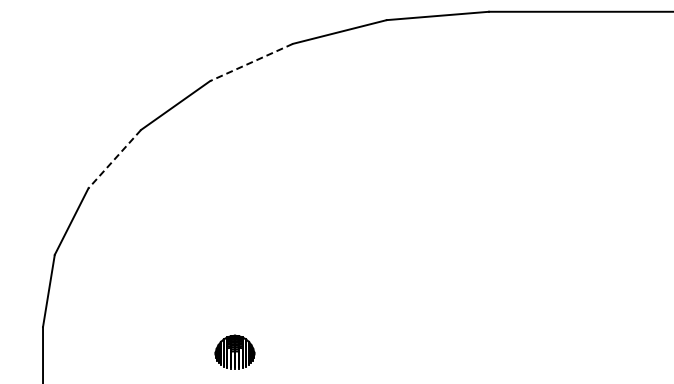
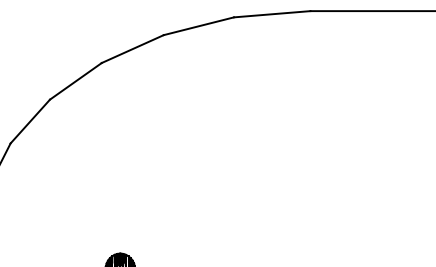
line: (251, 62) -> (132, 49), dashed -> solid
line: (114, 159) -> (30, 121), dashed -> solid

